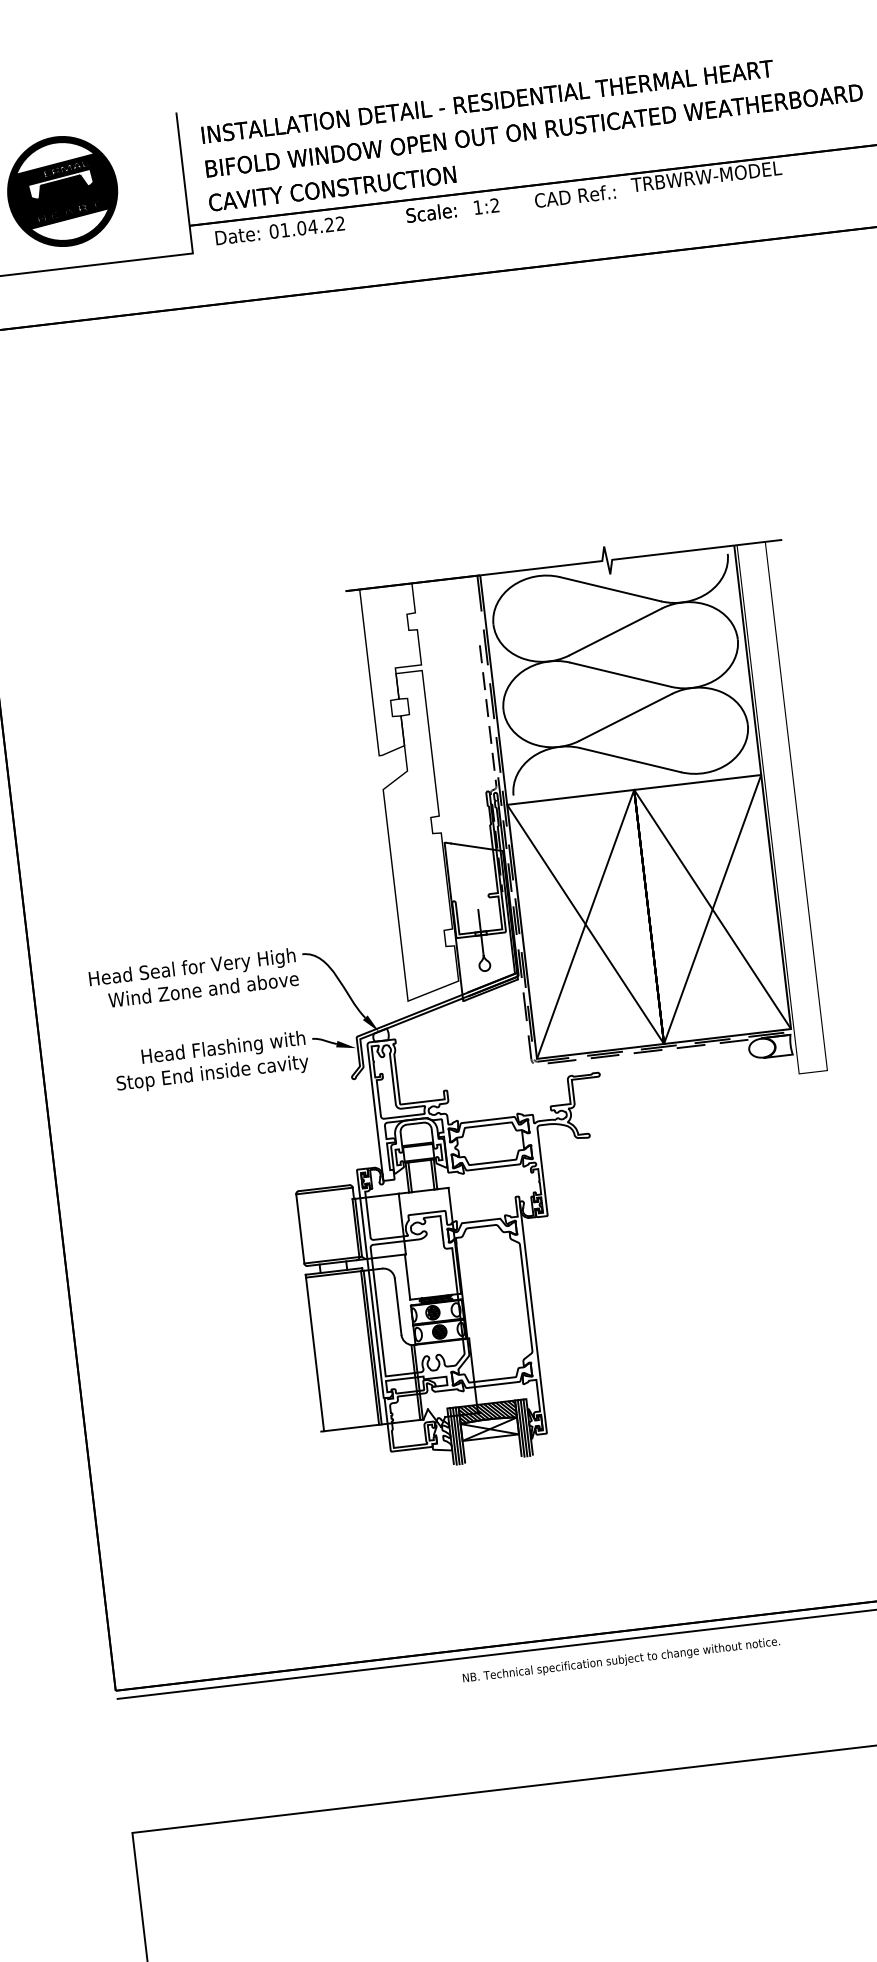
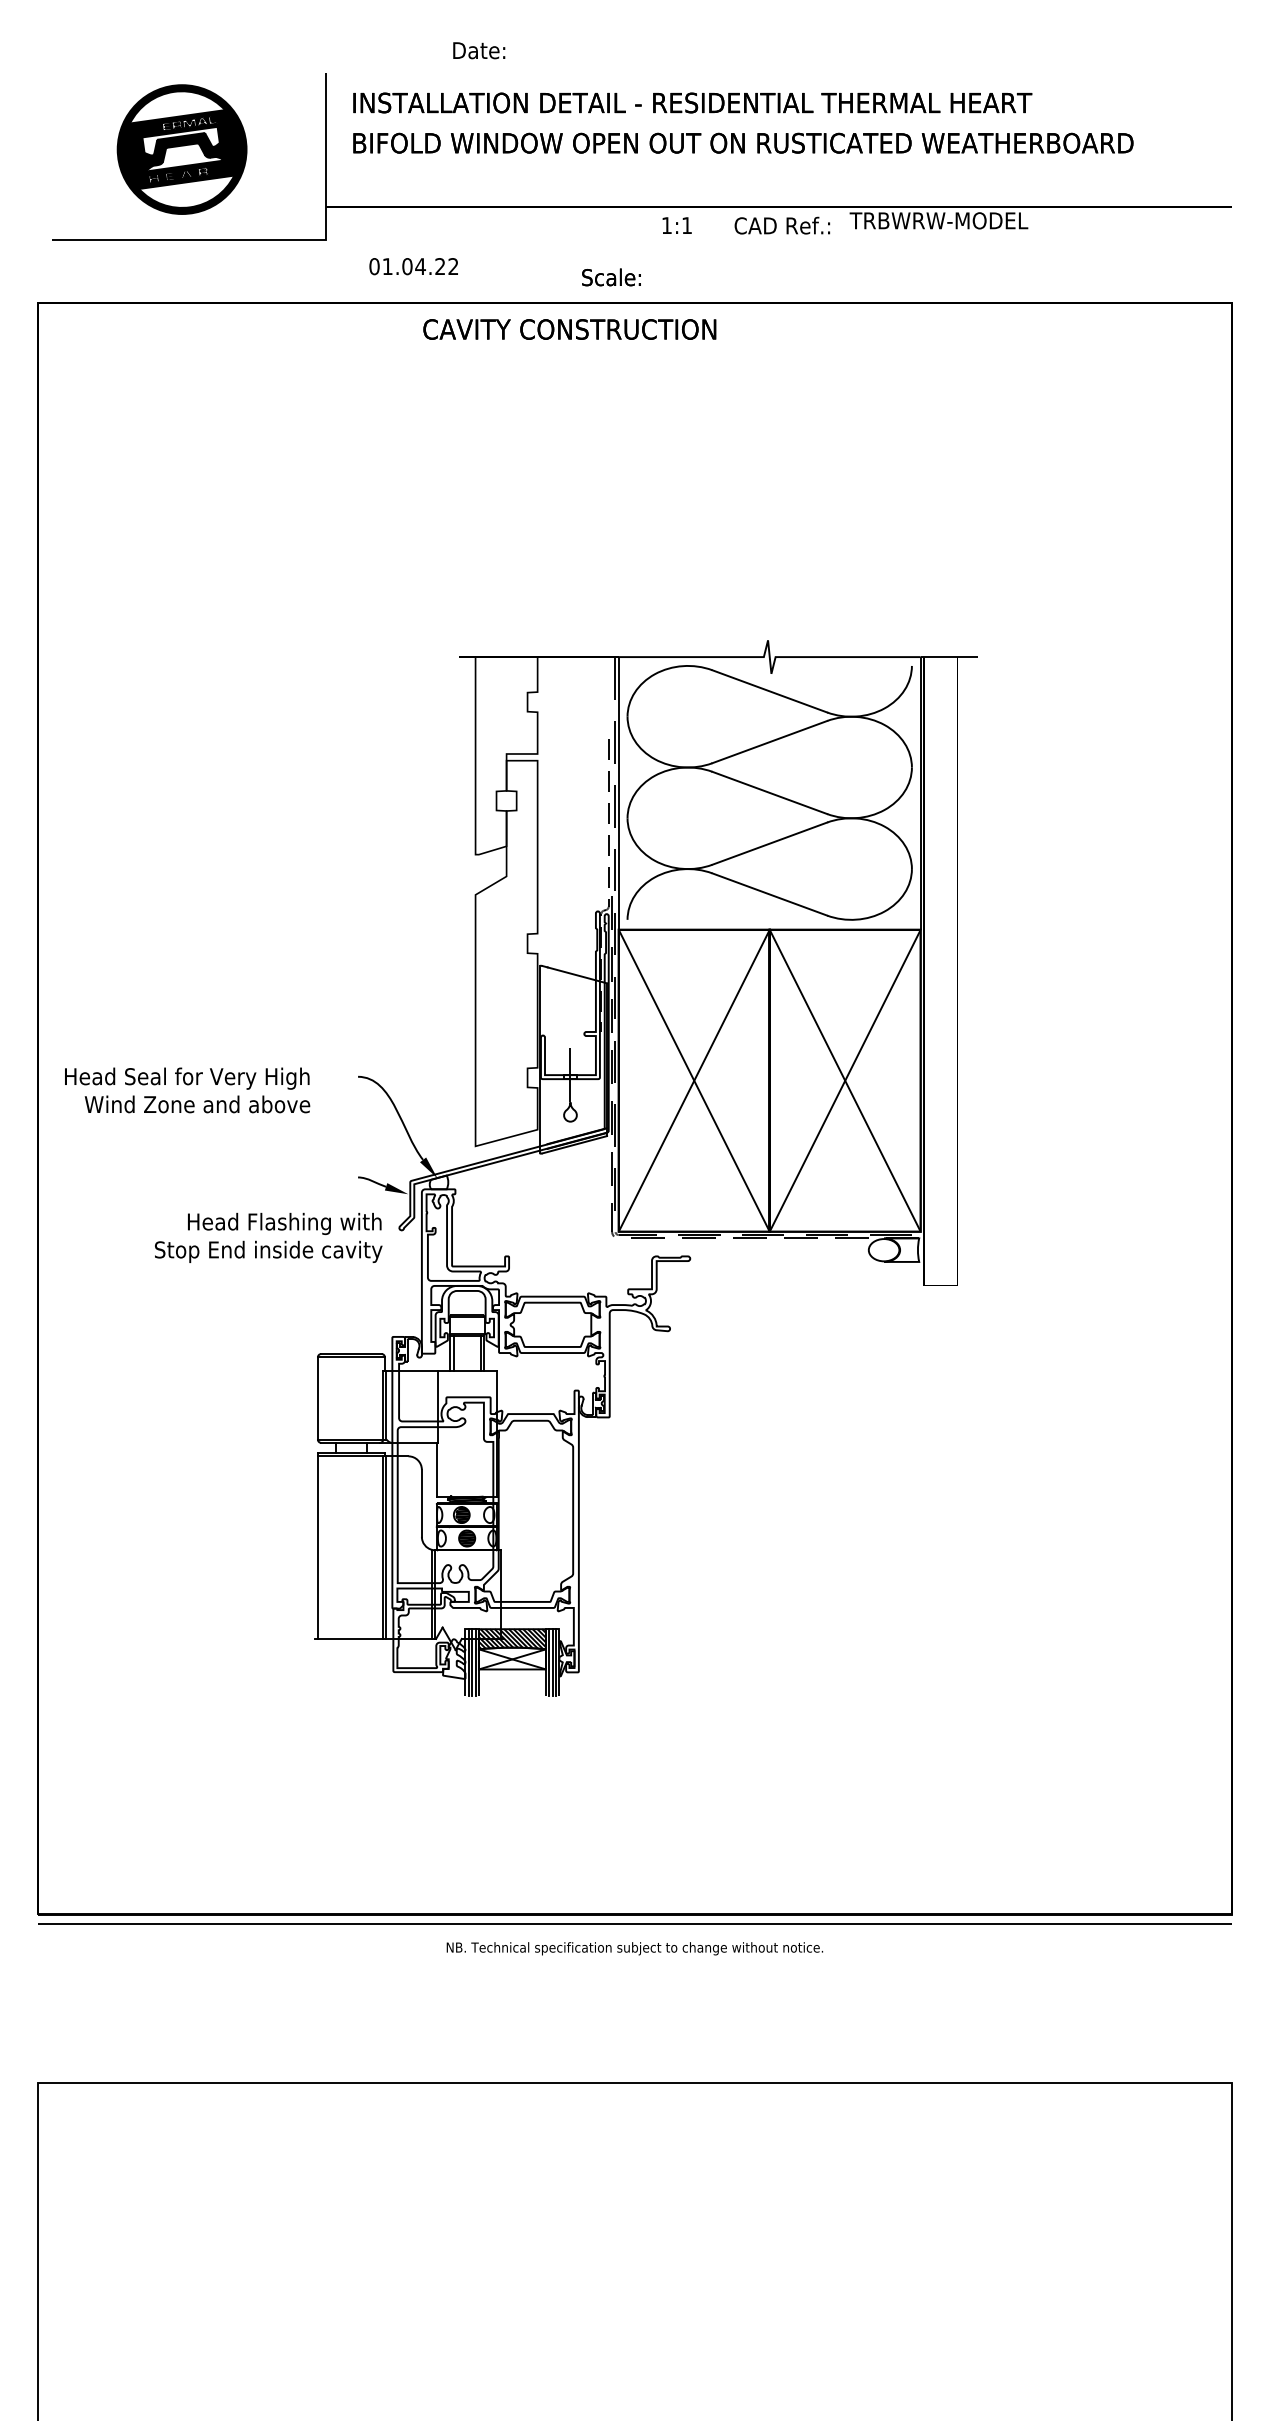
text: (332, 188) -> (569, 329), moved
text: (494, 205) -> (686, 225), 1:2 -> 1:1
text: (431, 212) -> (611, 277), moved
text: (306, 227) -> (413, 266), moved
text: (237, 235) -> (479, 50), moved
text: (193, 978) -> (187, 1090), moved
text: (211, 1061) -> (268, 1237), moved

